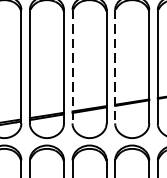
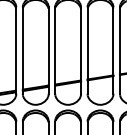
line: (72, 67) -> (55, 51), dashed -> solid
line: (115, 67) -> (87, 51), dashed -> solid

